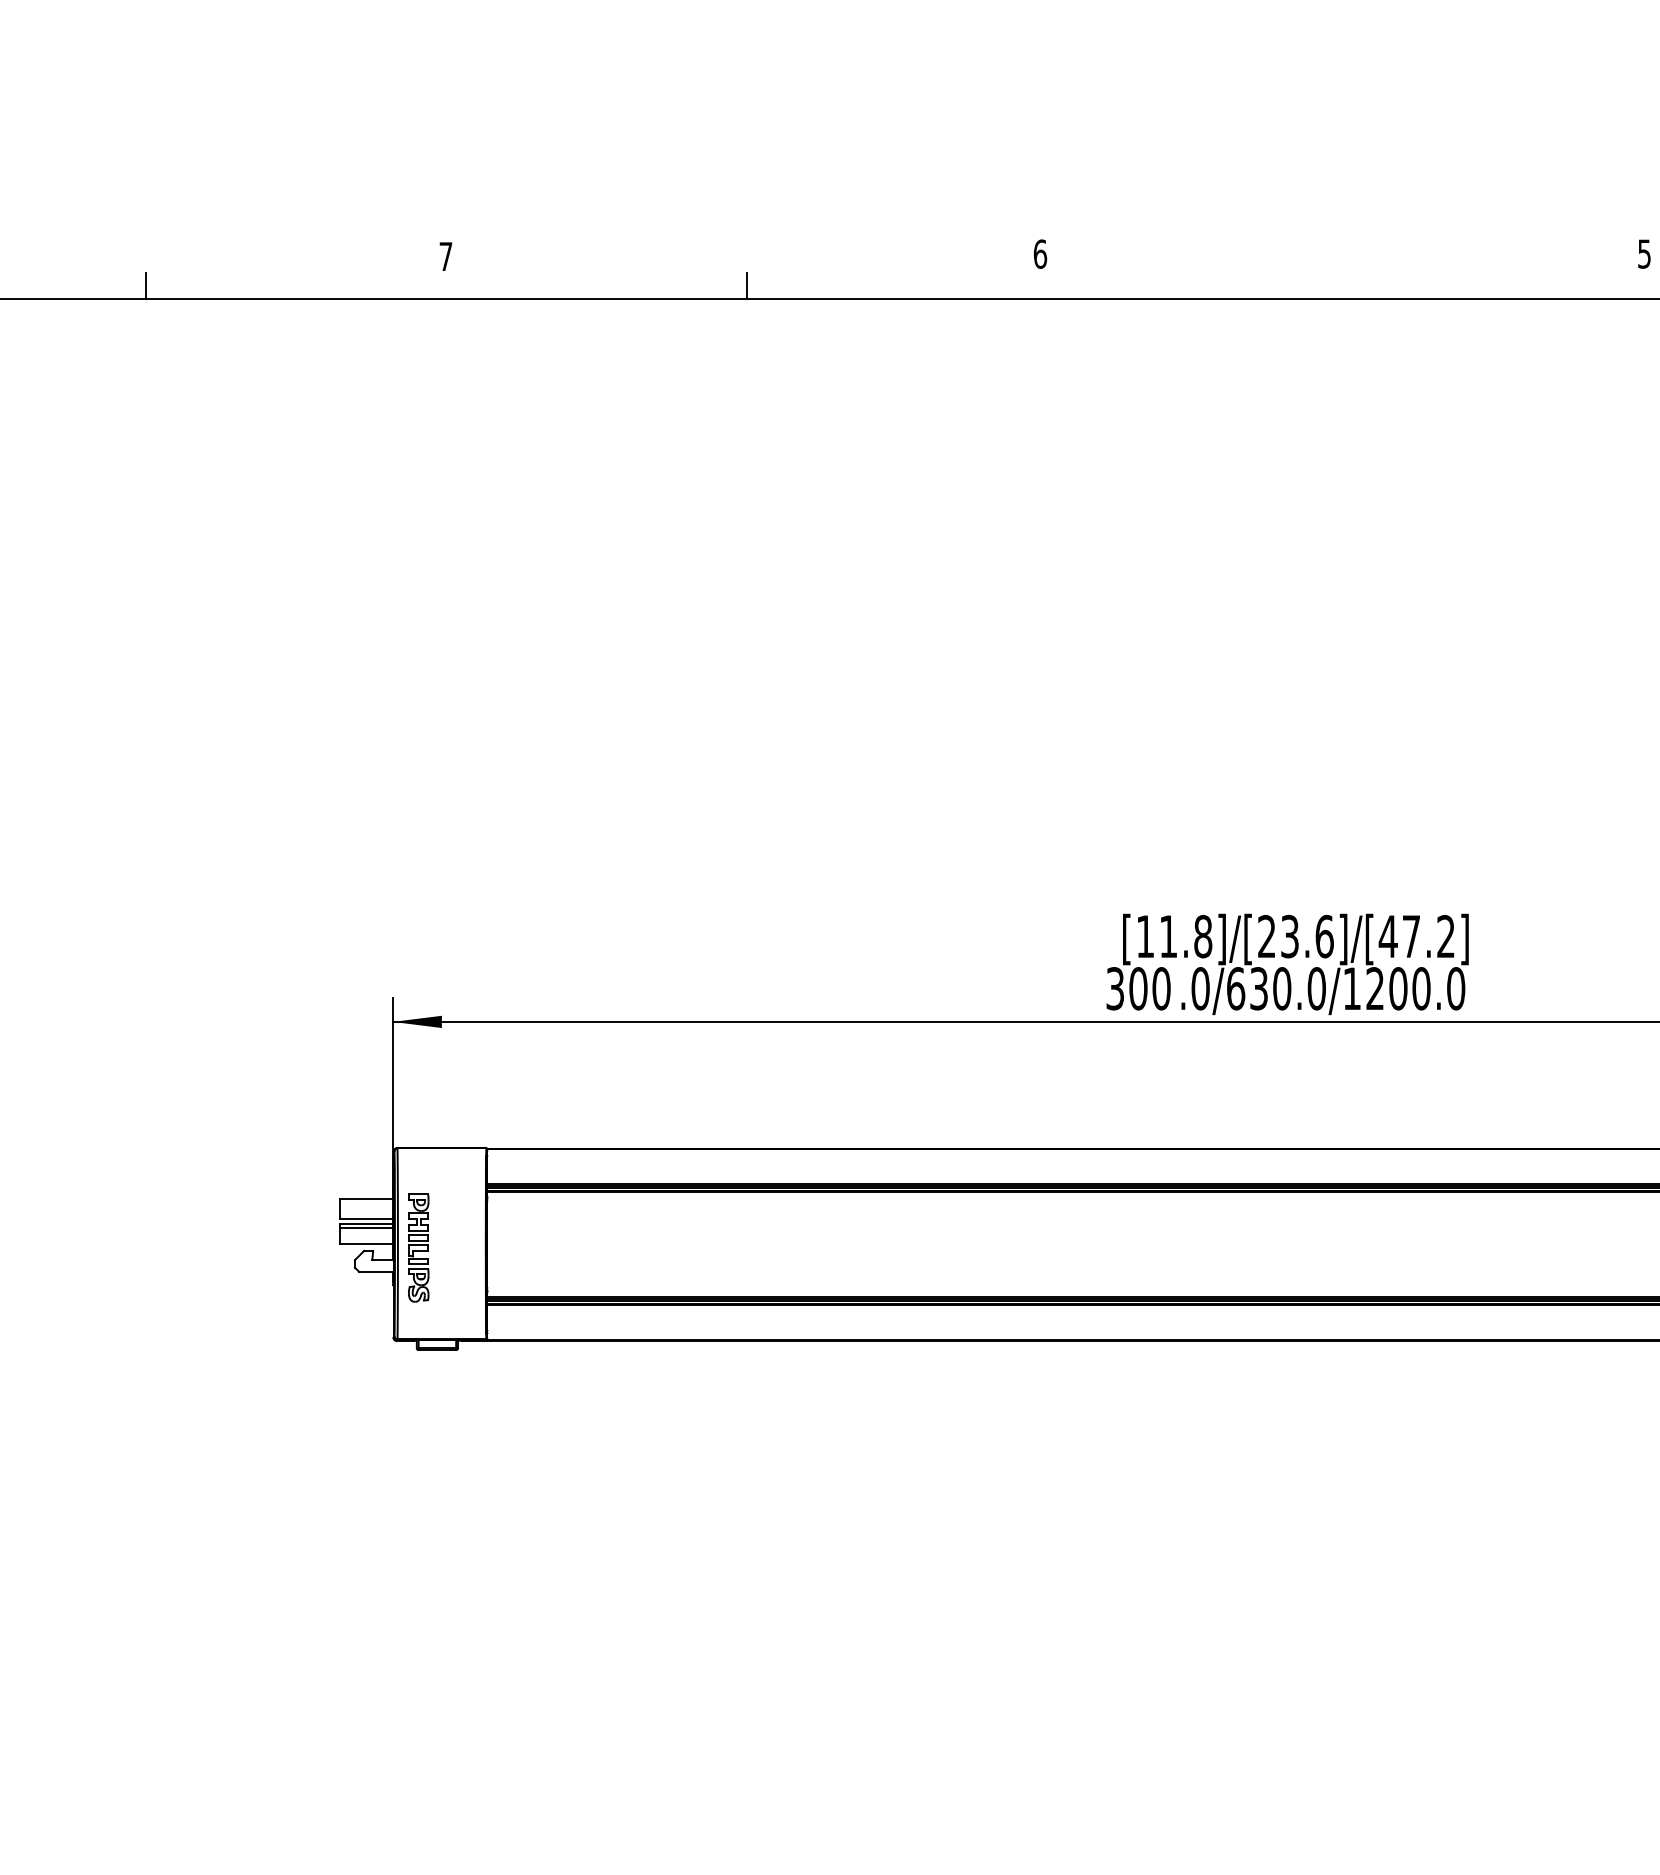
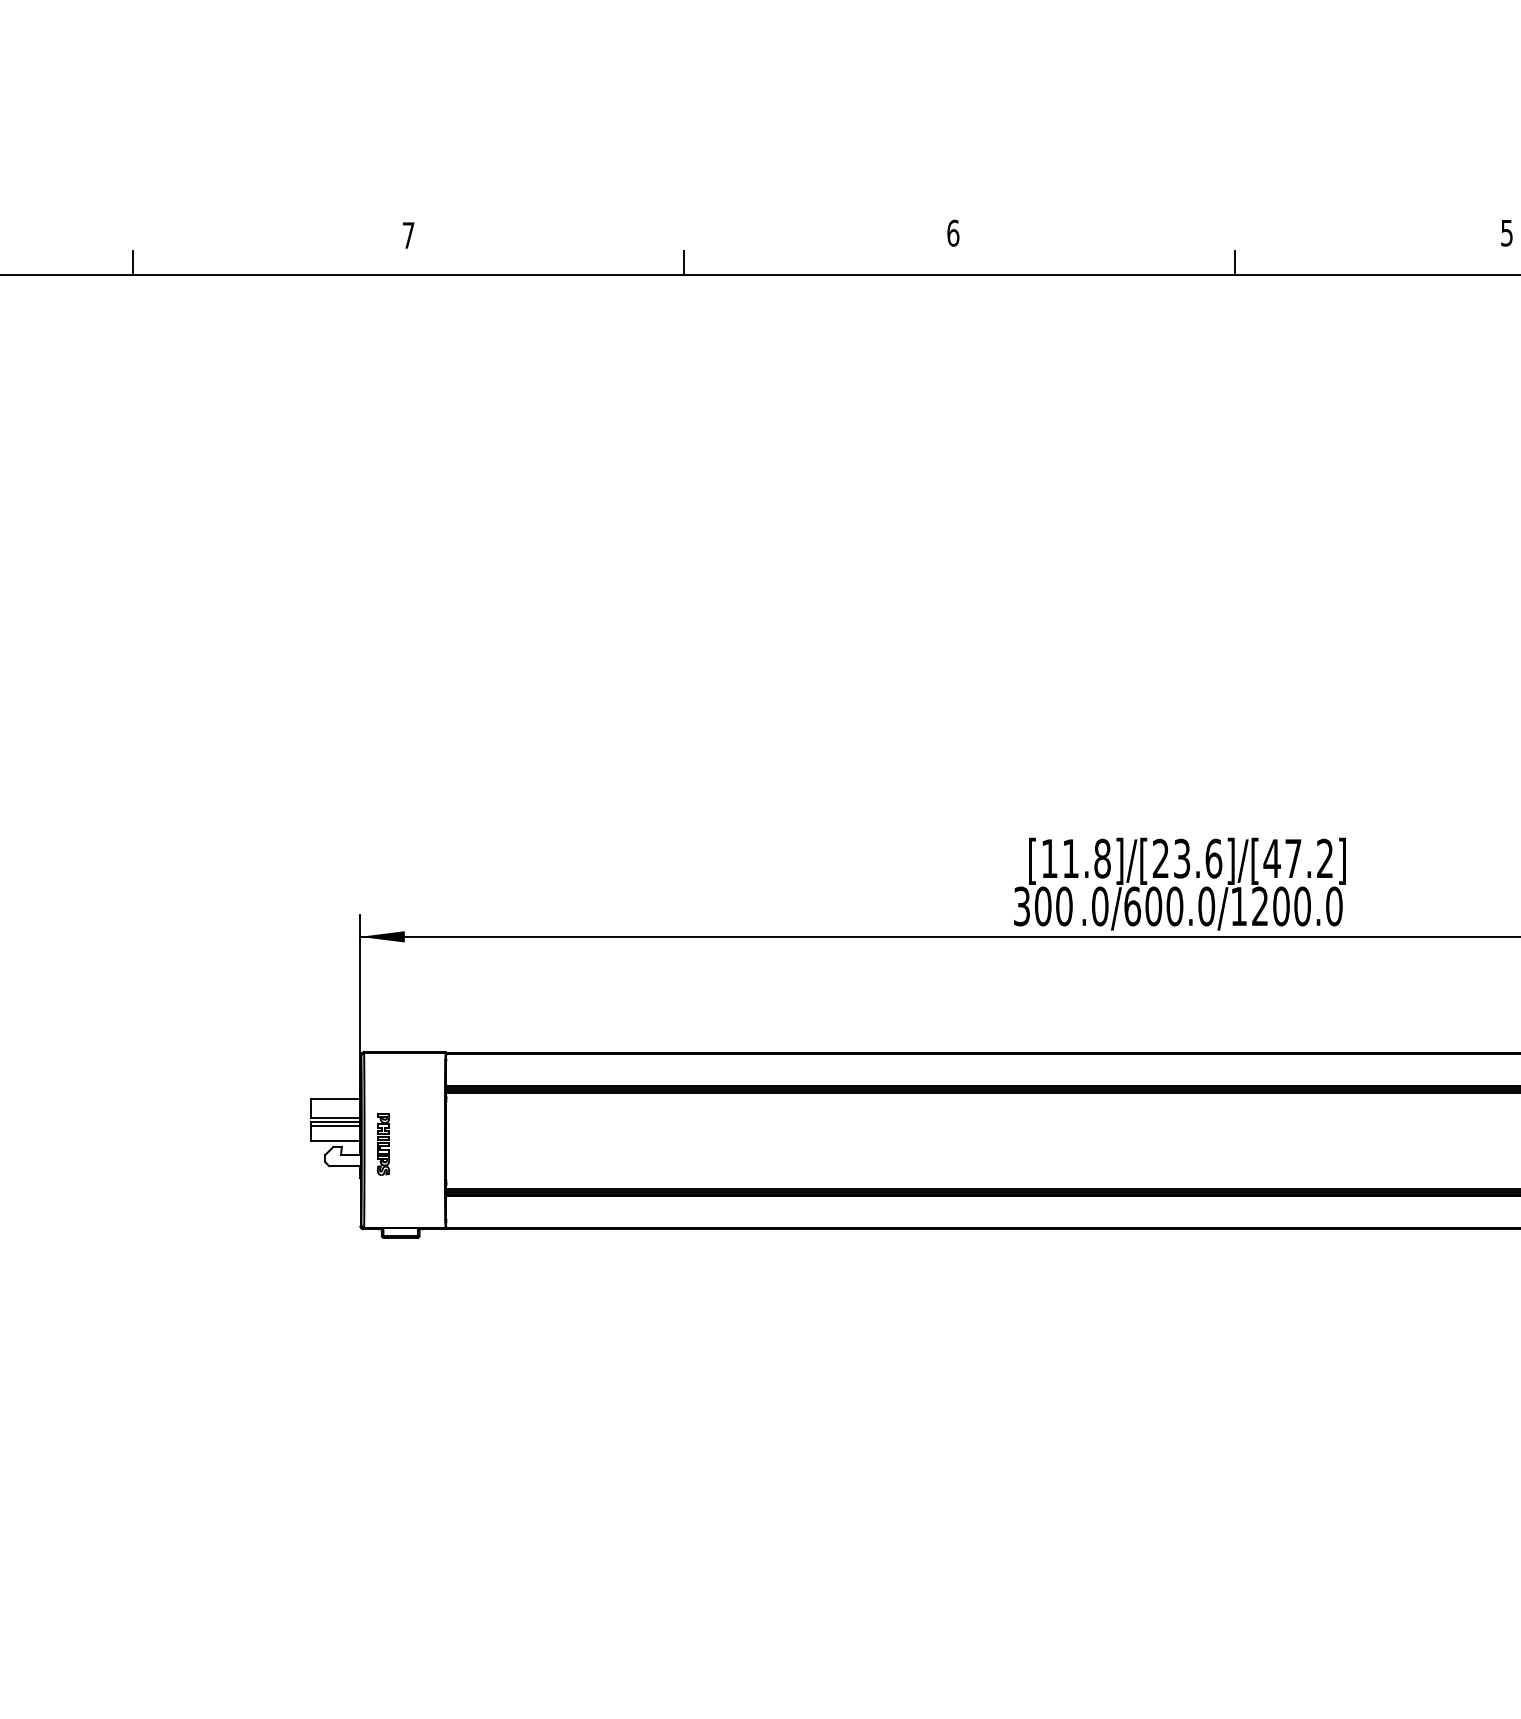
line: (1347, 286) -> (1234, 262), added
text: (1259, 988) -> (1154, 906), .0/630.0/1200.0 -> .0/600.0/1200.0
part: (418, 1248) -> (383, 1144), size x0.62

